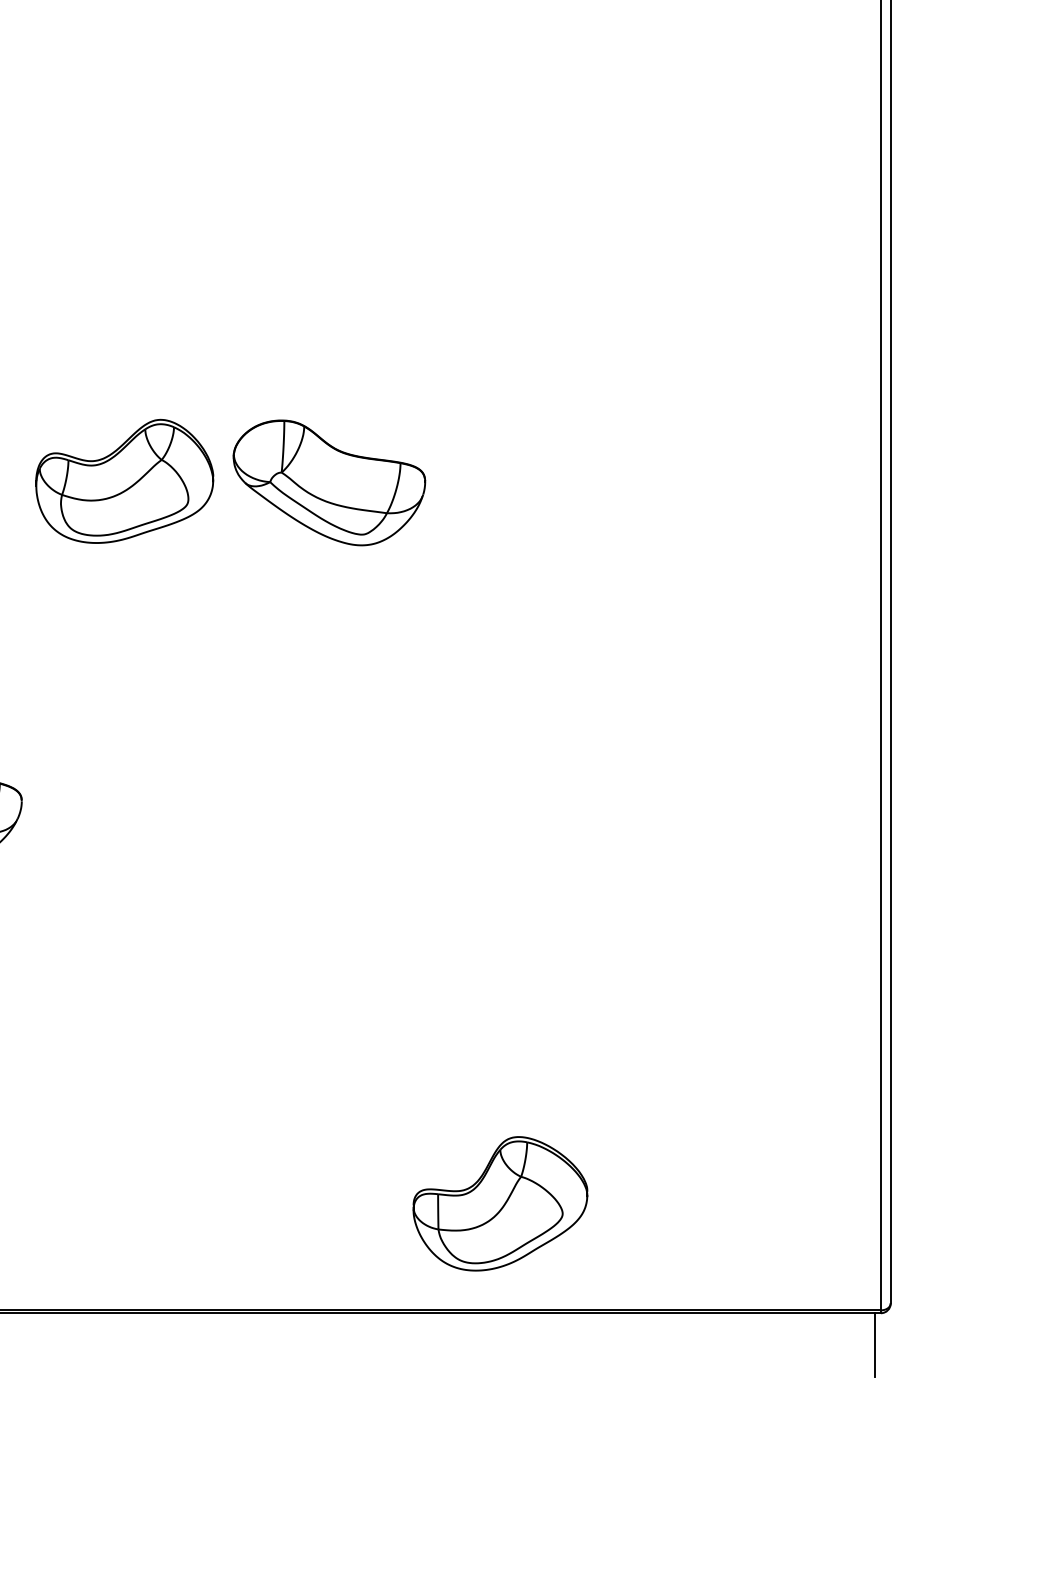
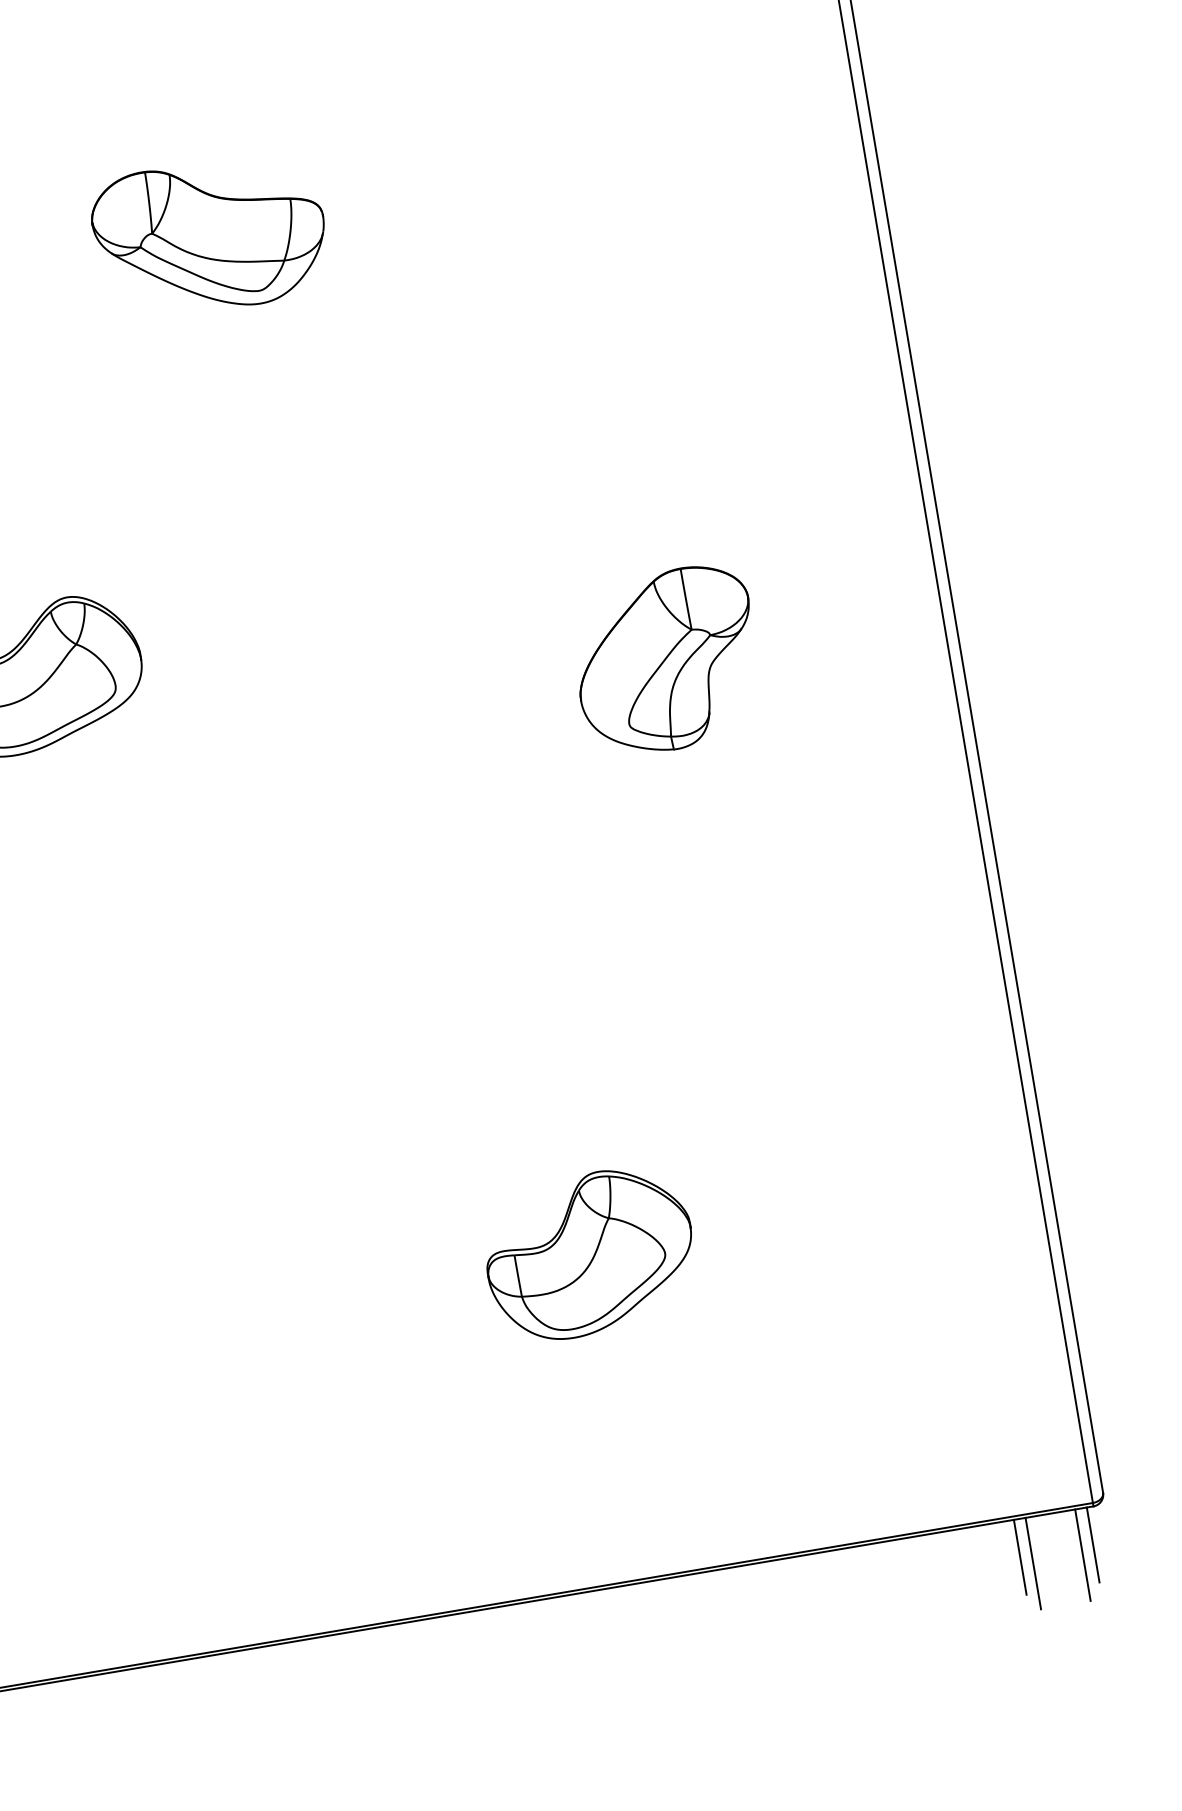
part: (329, 482) -> (210, 235), moved
part: (646, 555) -> (666, 660), added
part: (500, 1203) -> (589, 1253), moved
line: (813, 1344) -> (1020, 1556), added
line: (823, 1351) -> (1033, 1562), added
line: (865, 1351) -> (1082, 1554), added

